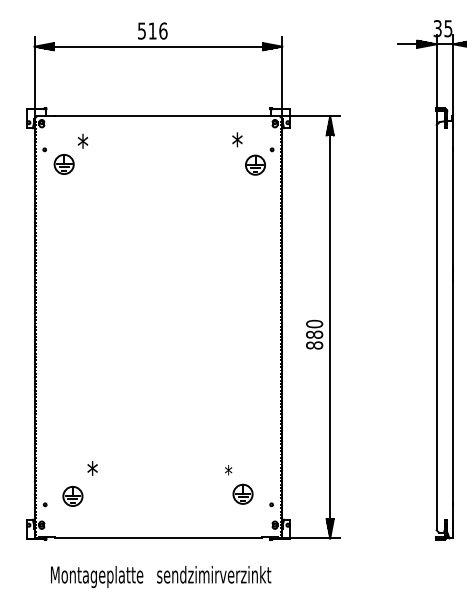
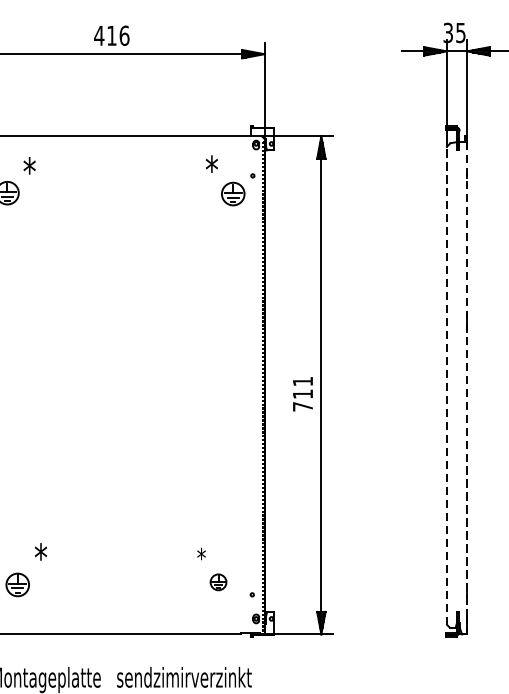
text: (141, 30) -> (98, 35), 516 -> 416
line: (436, 327) -> (446, 385), solid -> dashed
line: (453, 329) -> (466, 387), solid -> dashed
text: (314, 334) -> (302, 393), 880 -> 711
part: (242, 493) -> (217, 581), size x0.7

